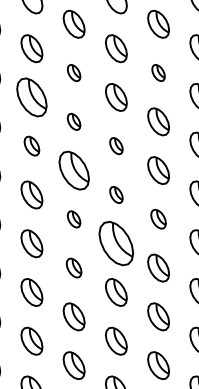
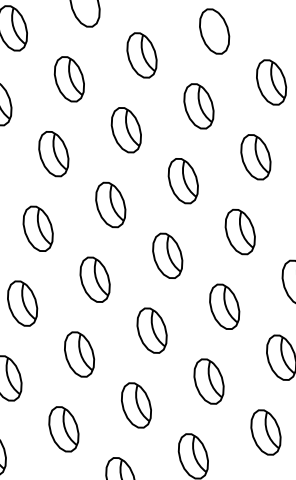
part: (73, 72) -> (125, 129), size x1.67
part: (158, 72) -> (255, 156), size x1.67
part: (31, 97) -> (53, 153), size x0.71
part: (73, 121) -> (109, 204), size x1.67
part: (31, 145) -> (37, 227), size x1.43
part: (116, 145) -> (168, 254), size x1.67
part: (73, 170) -> (94, 279), size x0.71
part: (116, 194) -> (152, 329), size x1.67
part: (158, 218) -> (209, 380), size x1.43
part: (73, 219) -> (78, 354), size x1.67
part: (116, 243) -> (136, 405), size x0.62
part: (73, 267) -> (63, 428), size x1.43

